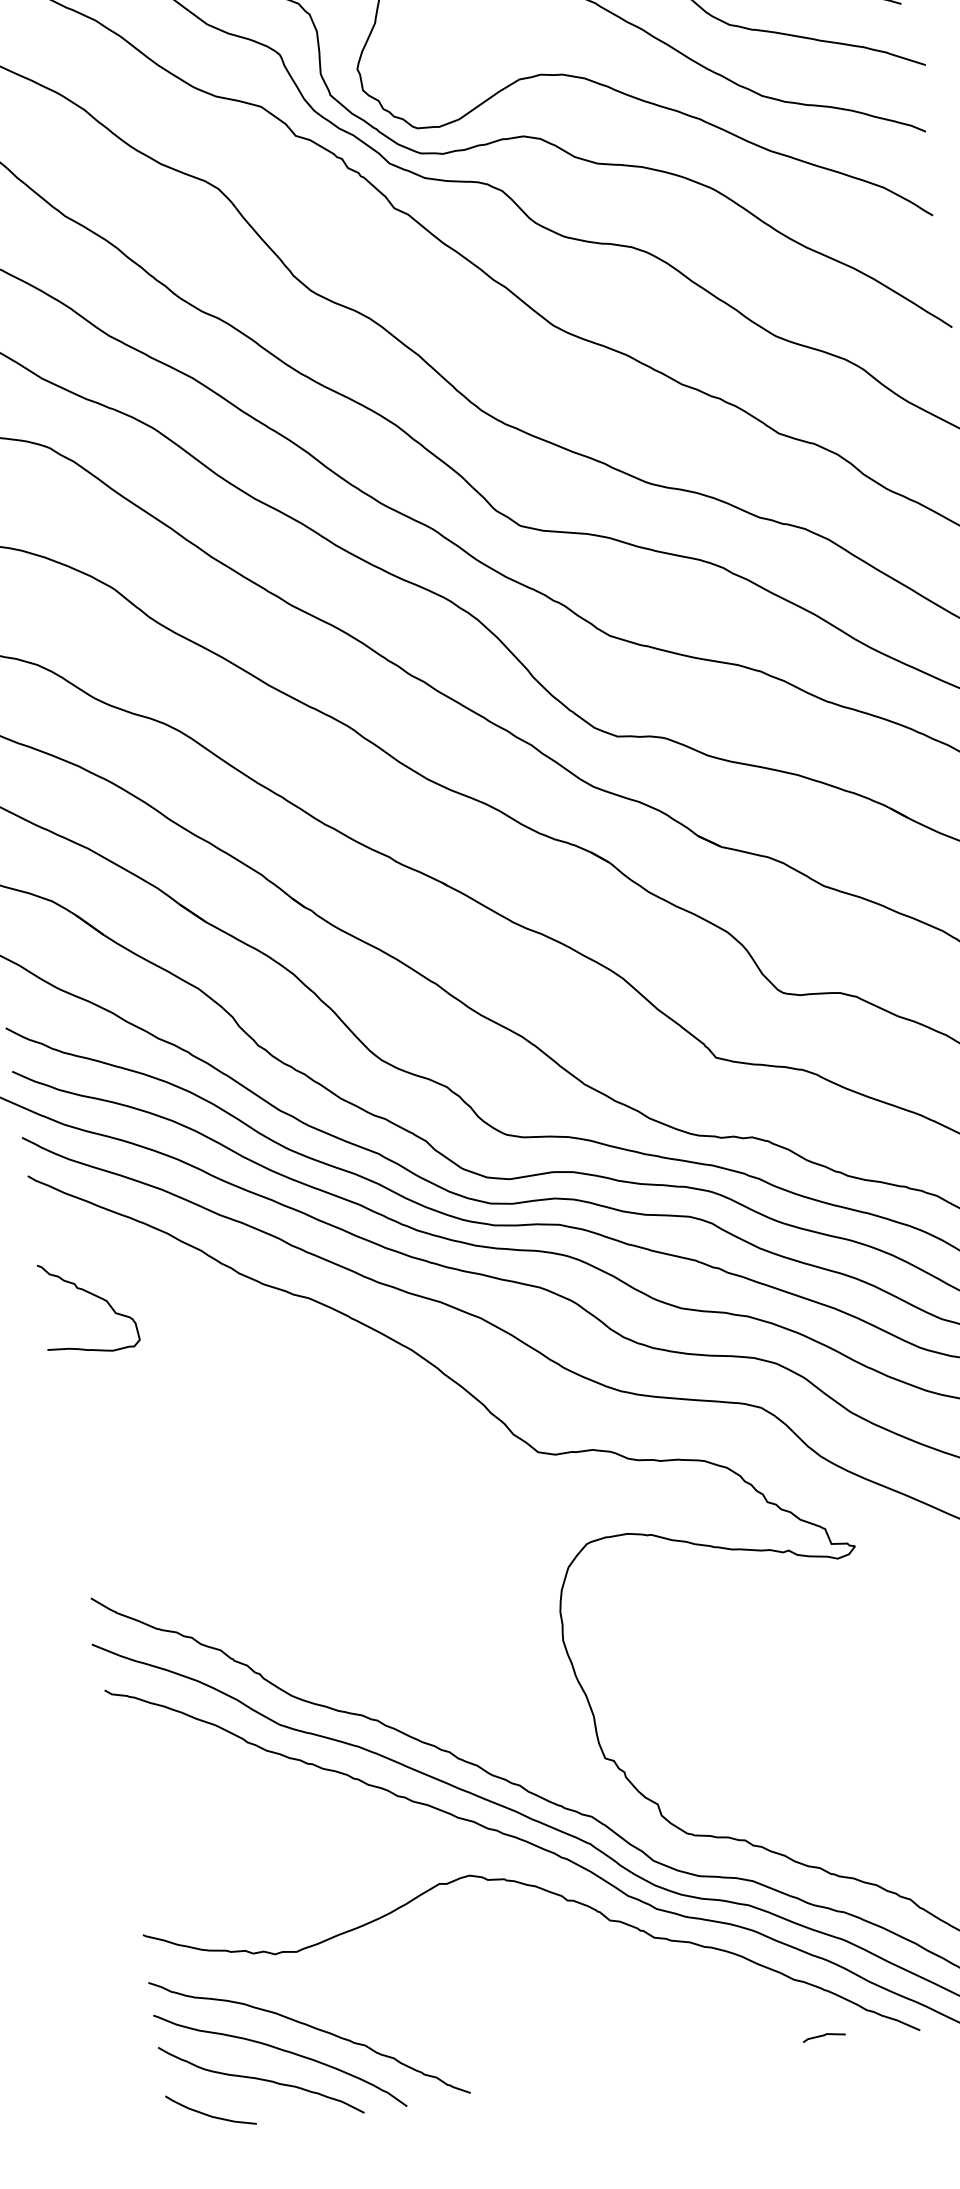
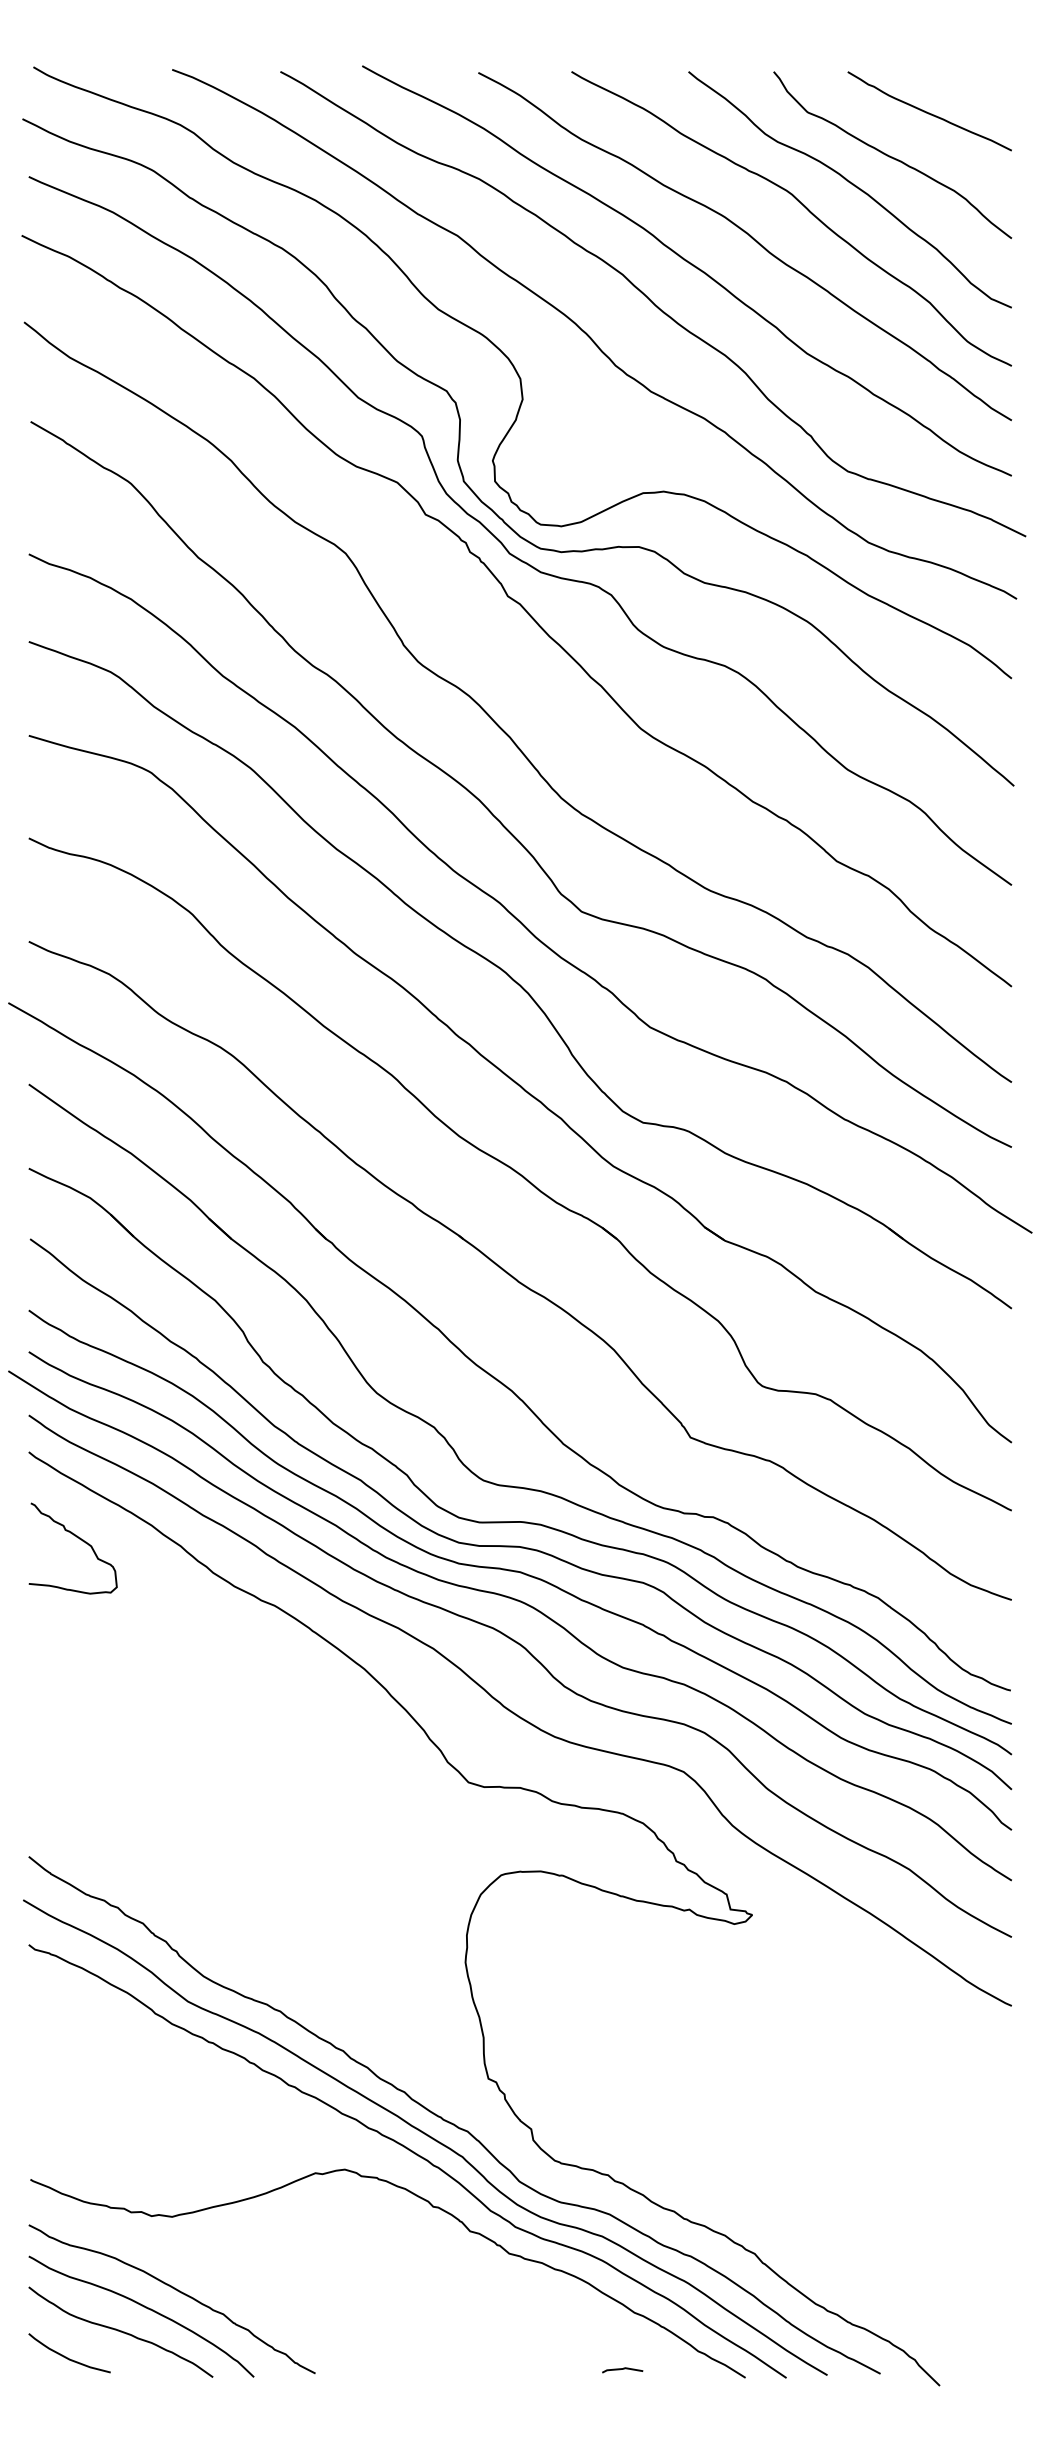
curve: (93, 1295) -> (79, 1539), moved
line: (823, 2035) -> (622, 2369), moved

